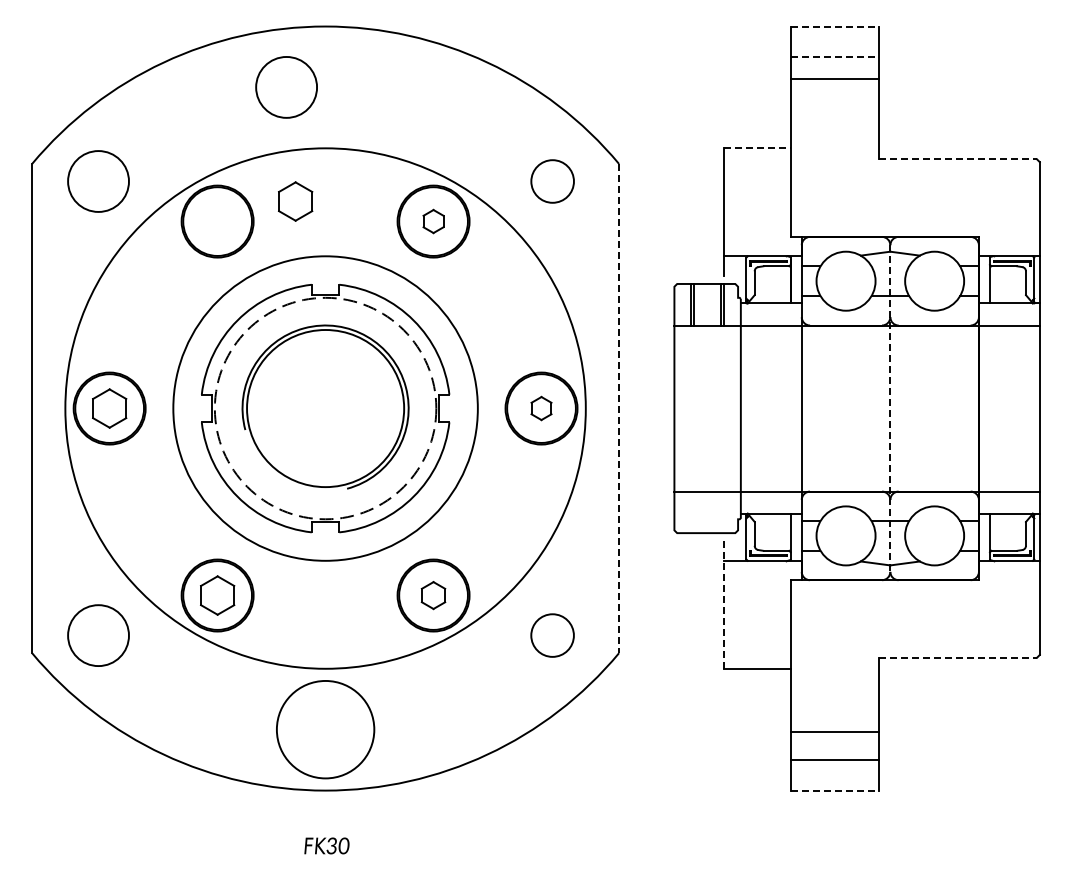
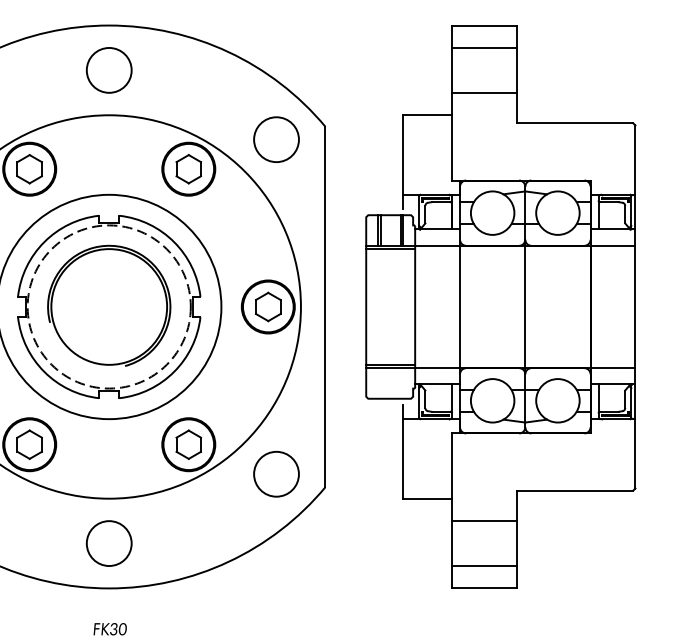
line: (835, 26) -> (484, 25), dashed -> solid
line: (835, 56) -> (484, 47), dashed -> solid
line: (834, 78) -> (484, 92), moved
circle: (286, 87) -> (109, 70), moved
line: (757, 148) -> (427, 115), dashed -> solid
line: (958, 159) -> (575, 123), dashed -> solid
circle: (552, 181) -> (276, 139), size x1.43
part: (295, 201) -> (29, 169), moved
part: (433, 221) -> (188, 169), size x1.67
line: (707, 330) -> (390, 249), added
part: (541, 408) -> (268, 306), size x1.67
line: (619, 408) -> (325, 306), dashed -> solid
line: (890, 409) -> (525, 307), dashed -> solid
line: (707, 487) -> (390, 365), added
part: (433, 595) -> (188, 444), size x1.43
line: (724, 605) -> (403, 452), dashed -> solid
circle: (552, 635) -> (276, 474), size x1.43
line: (958, 657) -> (575, 490), dashed -> solid
circle: (325, 729) -> (109, 543), size x0.62
line: (834, 732) -> (484, 521), moved
line: (835, 790) -> (484, 588), dashed -> solid

